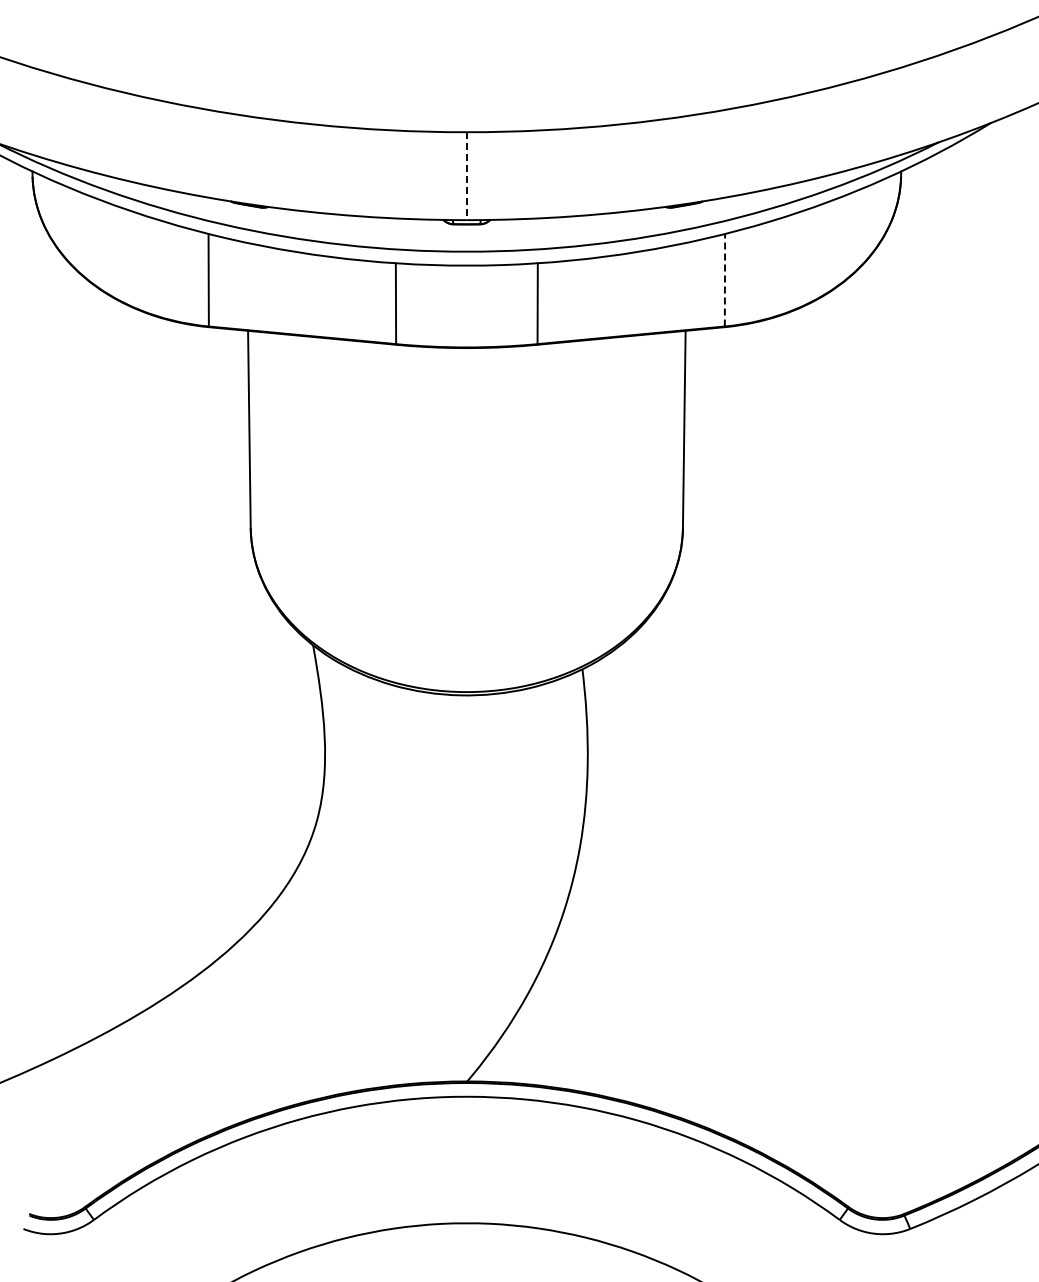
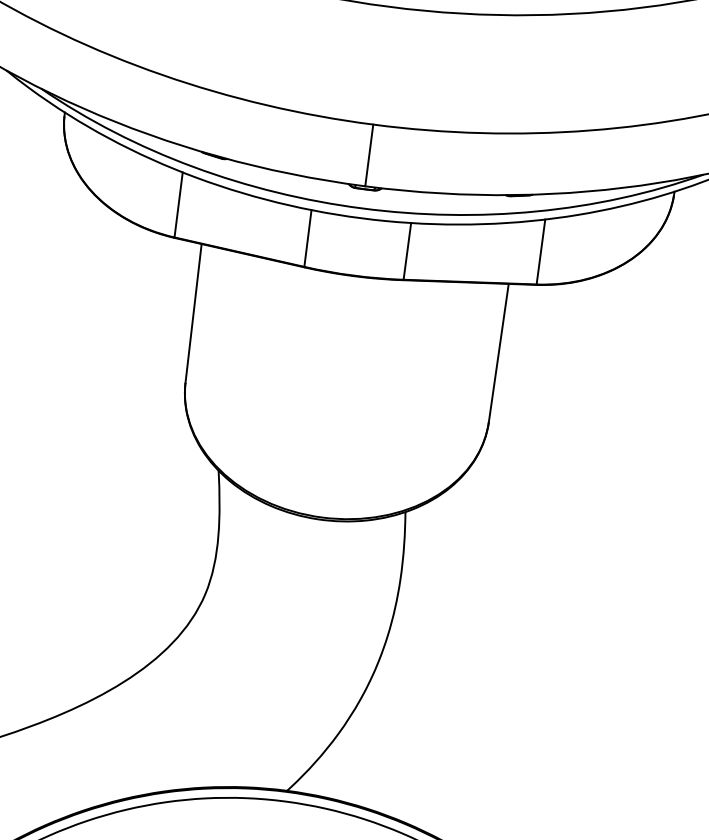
line: (466, 176) -> (369, 155), dashed -> solid
line: (724, 279) -> (540, 251), dashed -> solid

